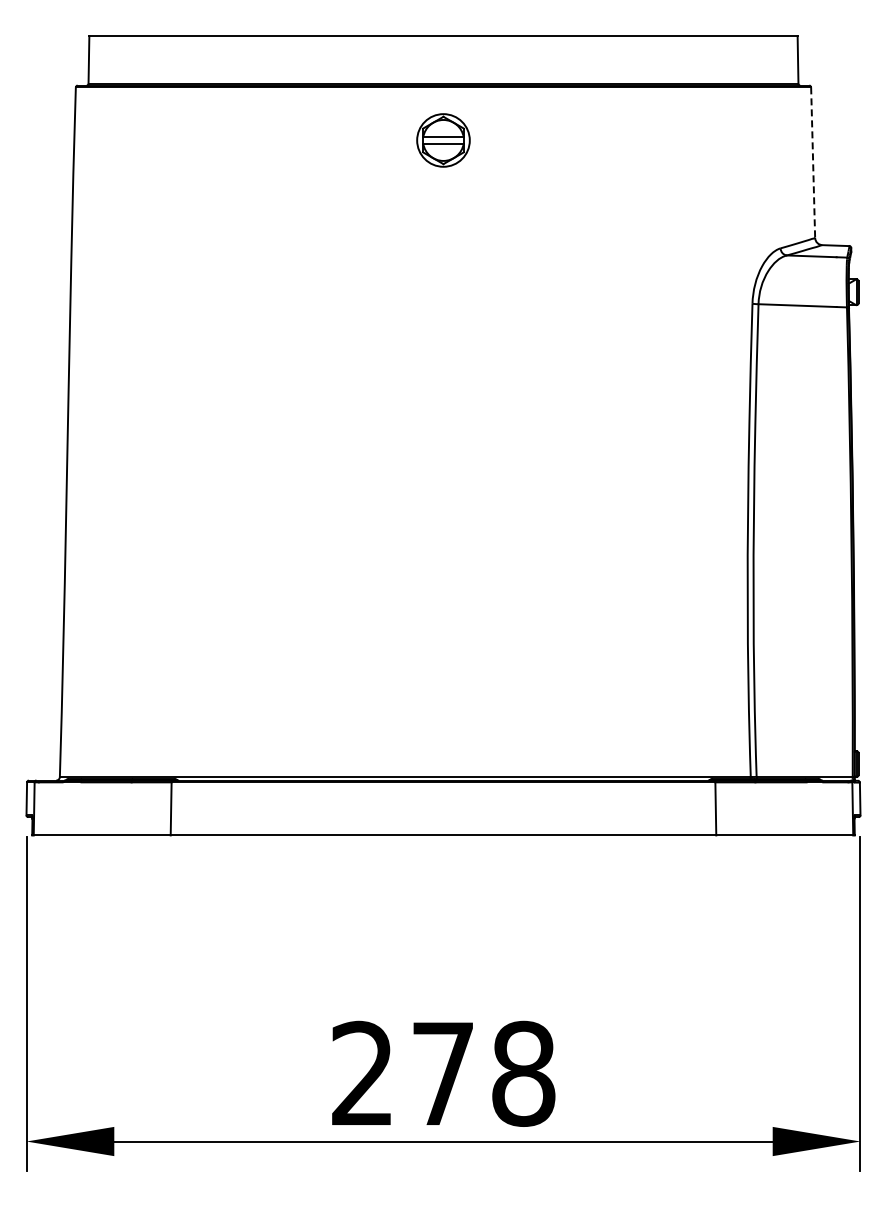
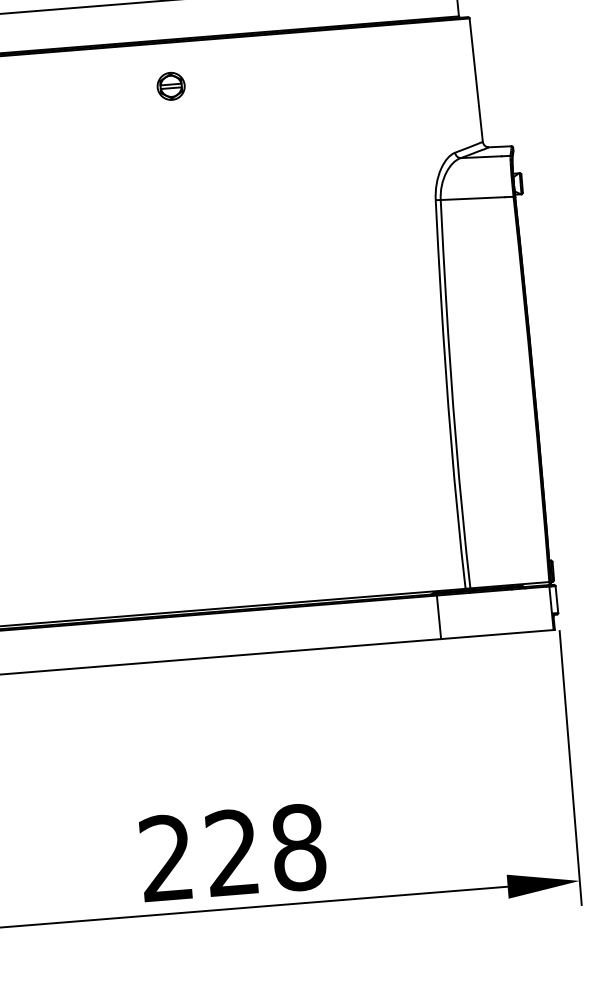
part: (443, 140) -> (171, 86), size x0.62
line: (813, 163) -> (476, 80), dashed -> solid
text: (442, 1072) -> (231, 851), 278 -> 228

